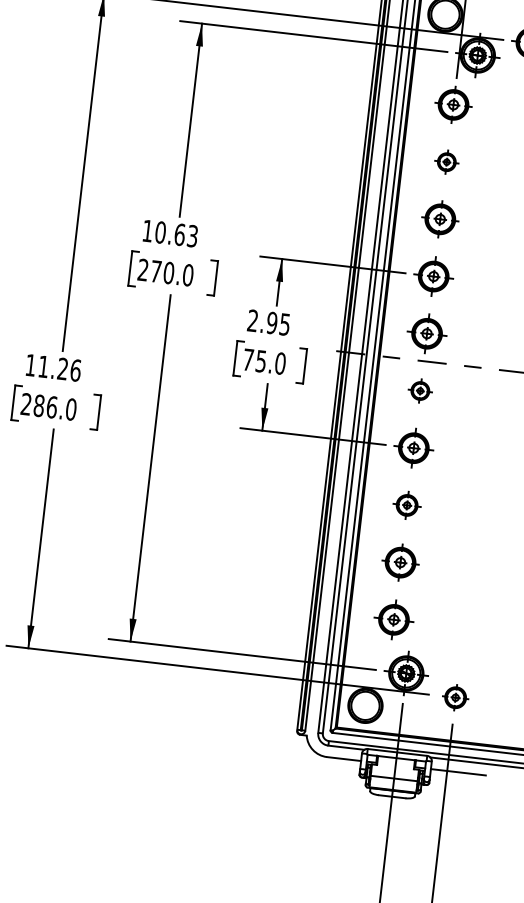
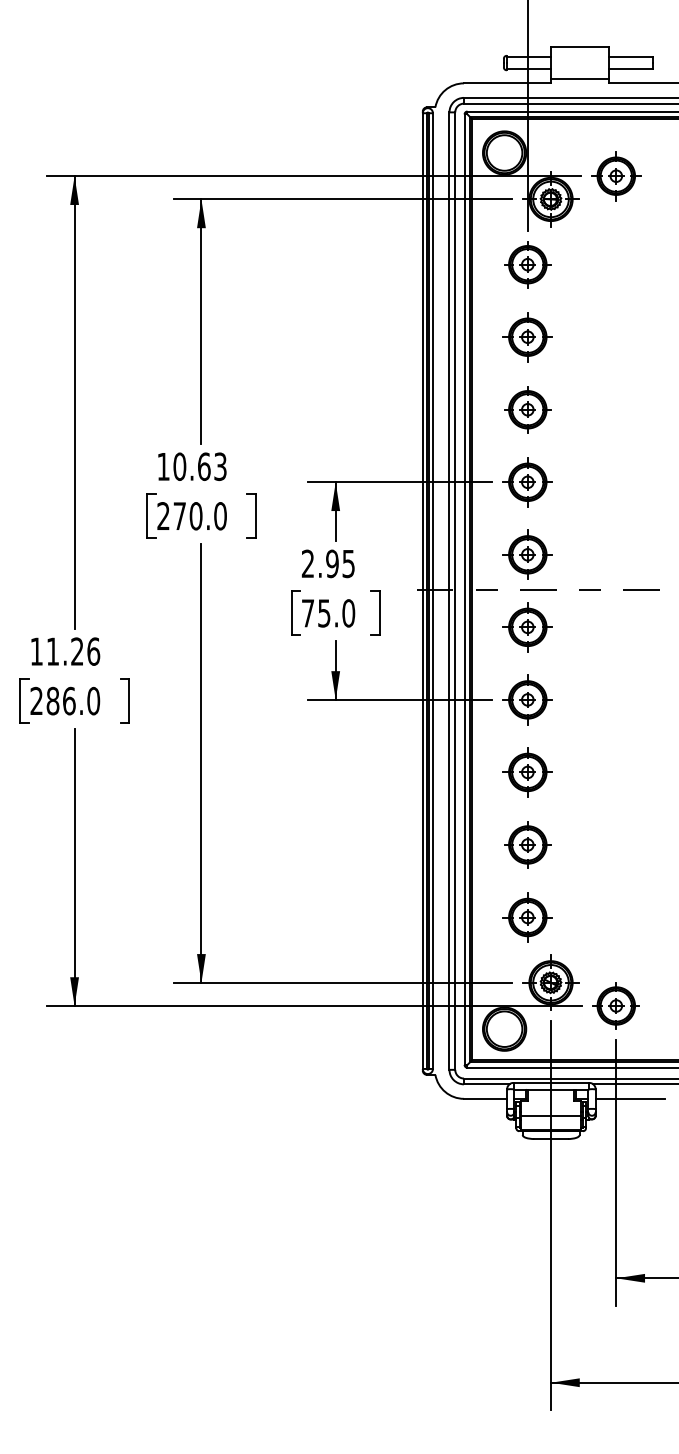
part: (446, 162) -> (527, 337), size x1.67
part: (420, 391) -> (527, 627), size x1.67
part: (406, 505) -> (527, 772), size x1.43
part: (455, 697) -> (615, 1005), size x1.43

